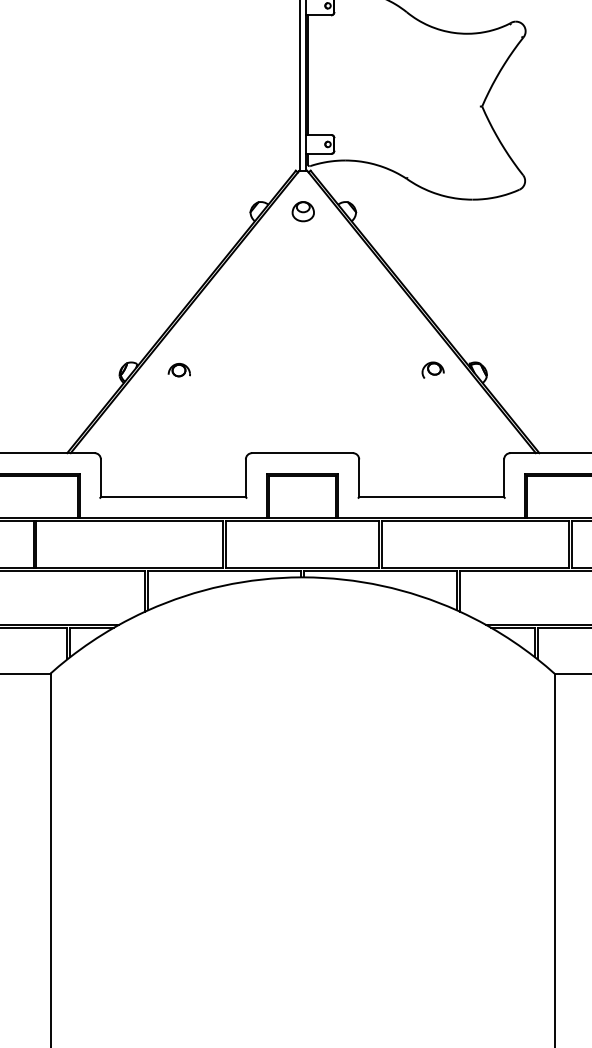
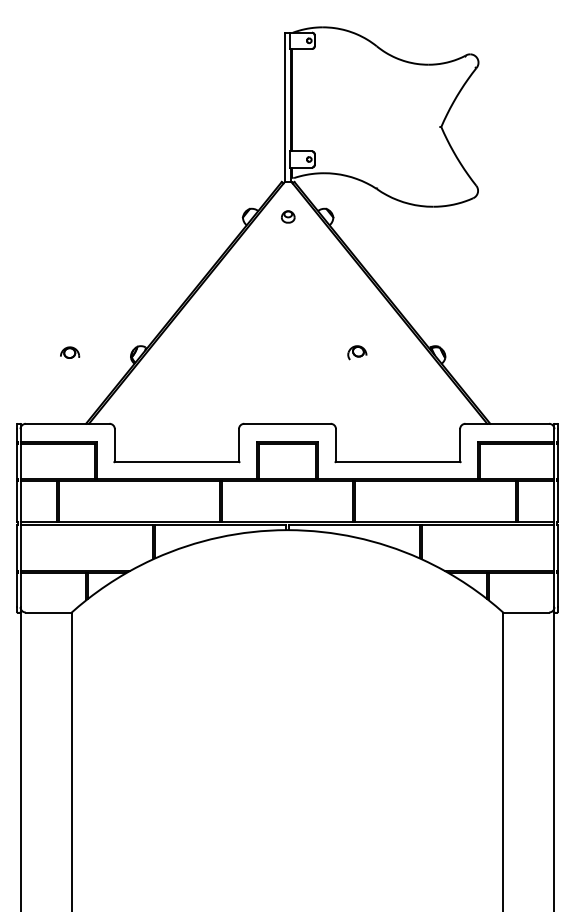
part: (303, 211) -> (288, 216), size x0.7
part: (179, 369) -> (70, 352), moved
part: (433, 369) -> (357, 352), moved

